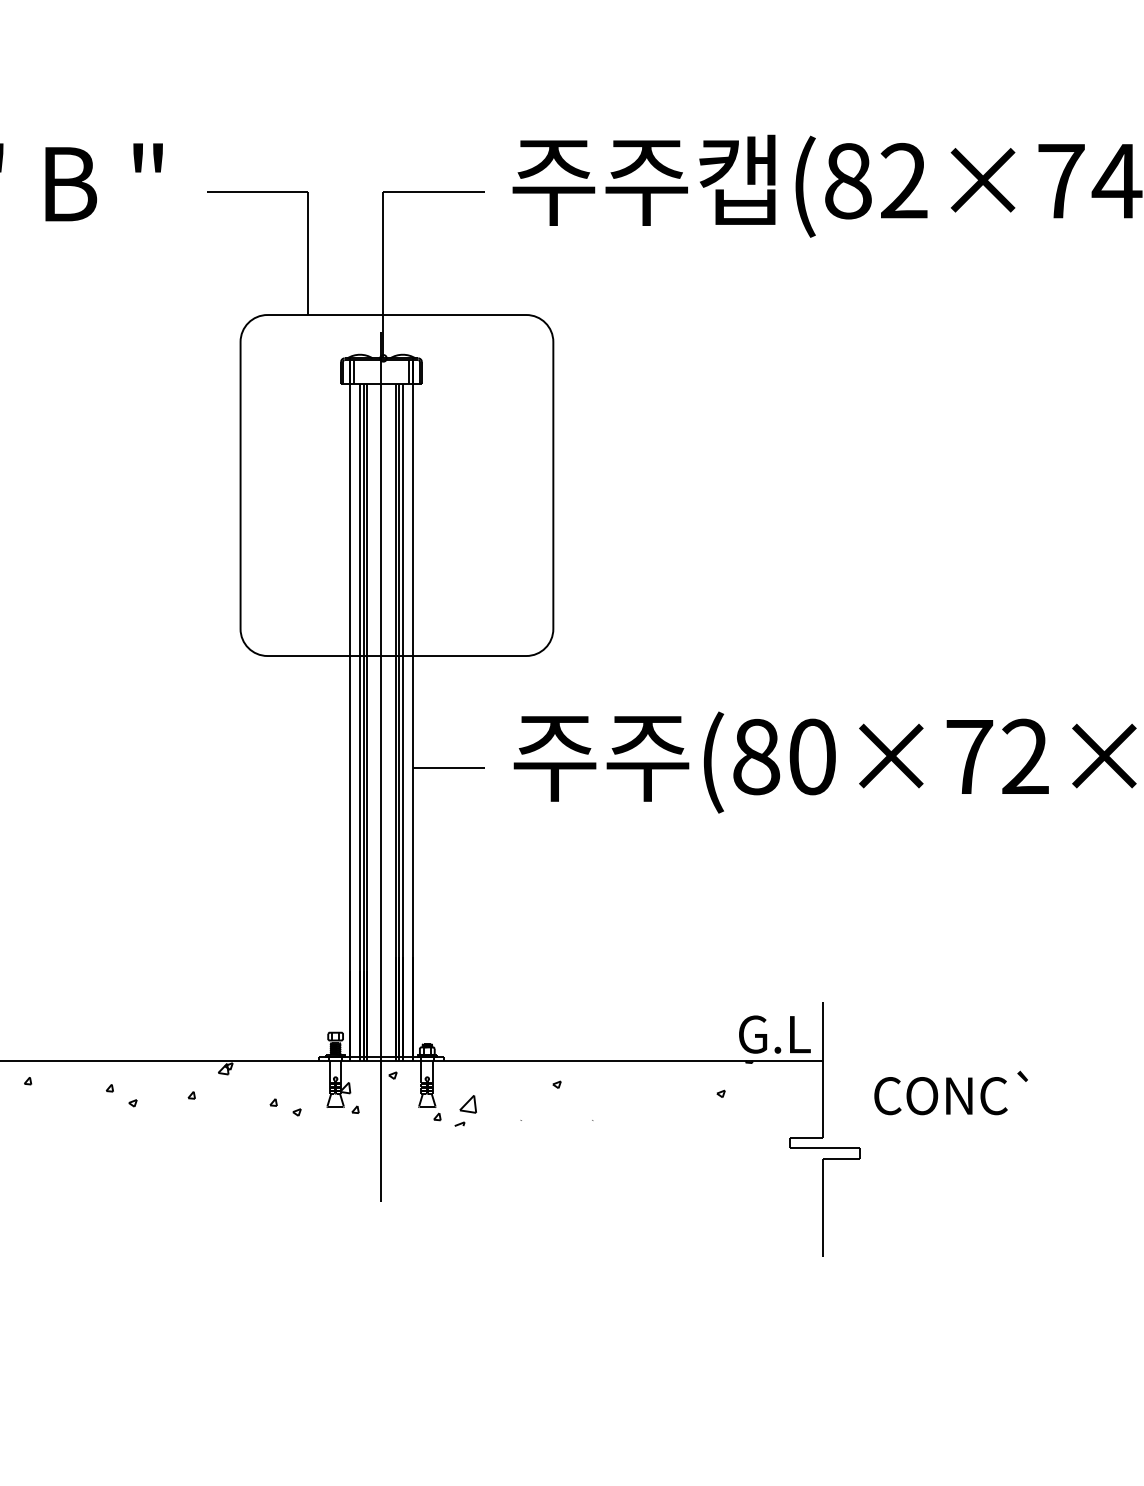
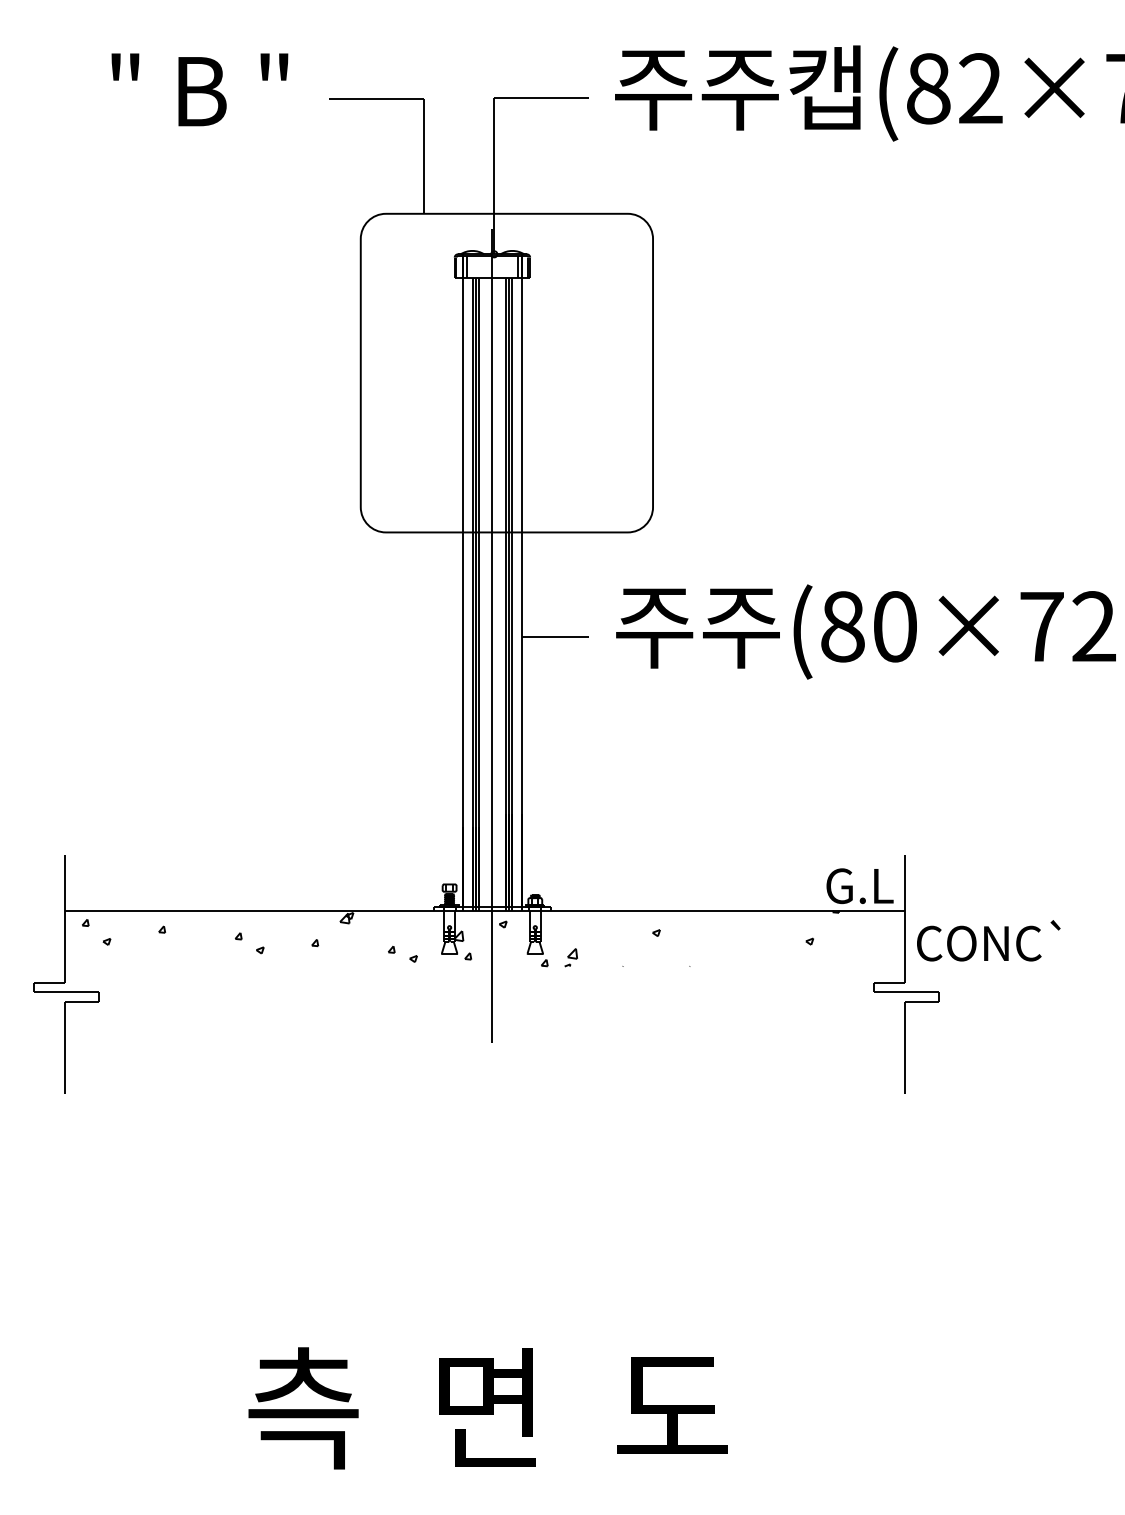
text: (950, 1092) -> (988, 940), moved
part: (465, 1110) -> (570, 957), size x0.62

